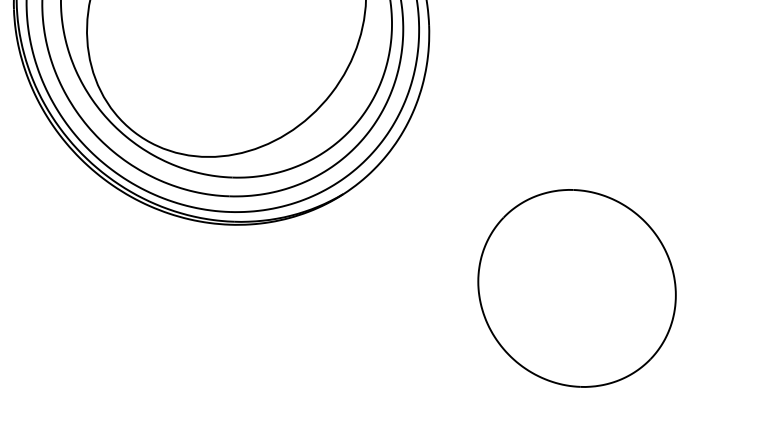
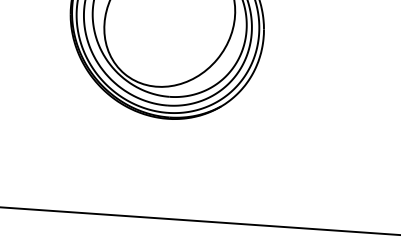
part: (577, 288) -> (328, 154), removed

